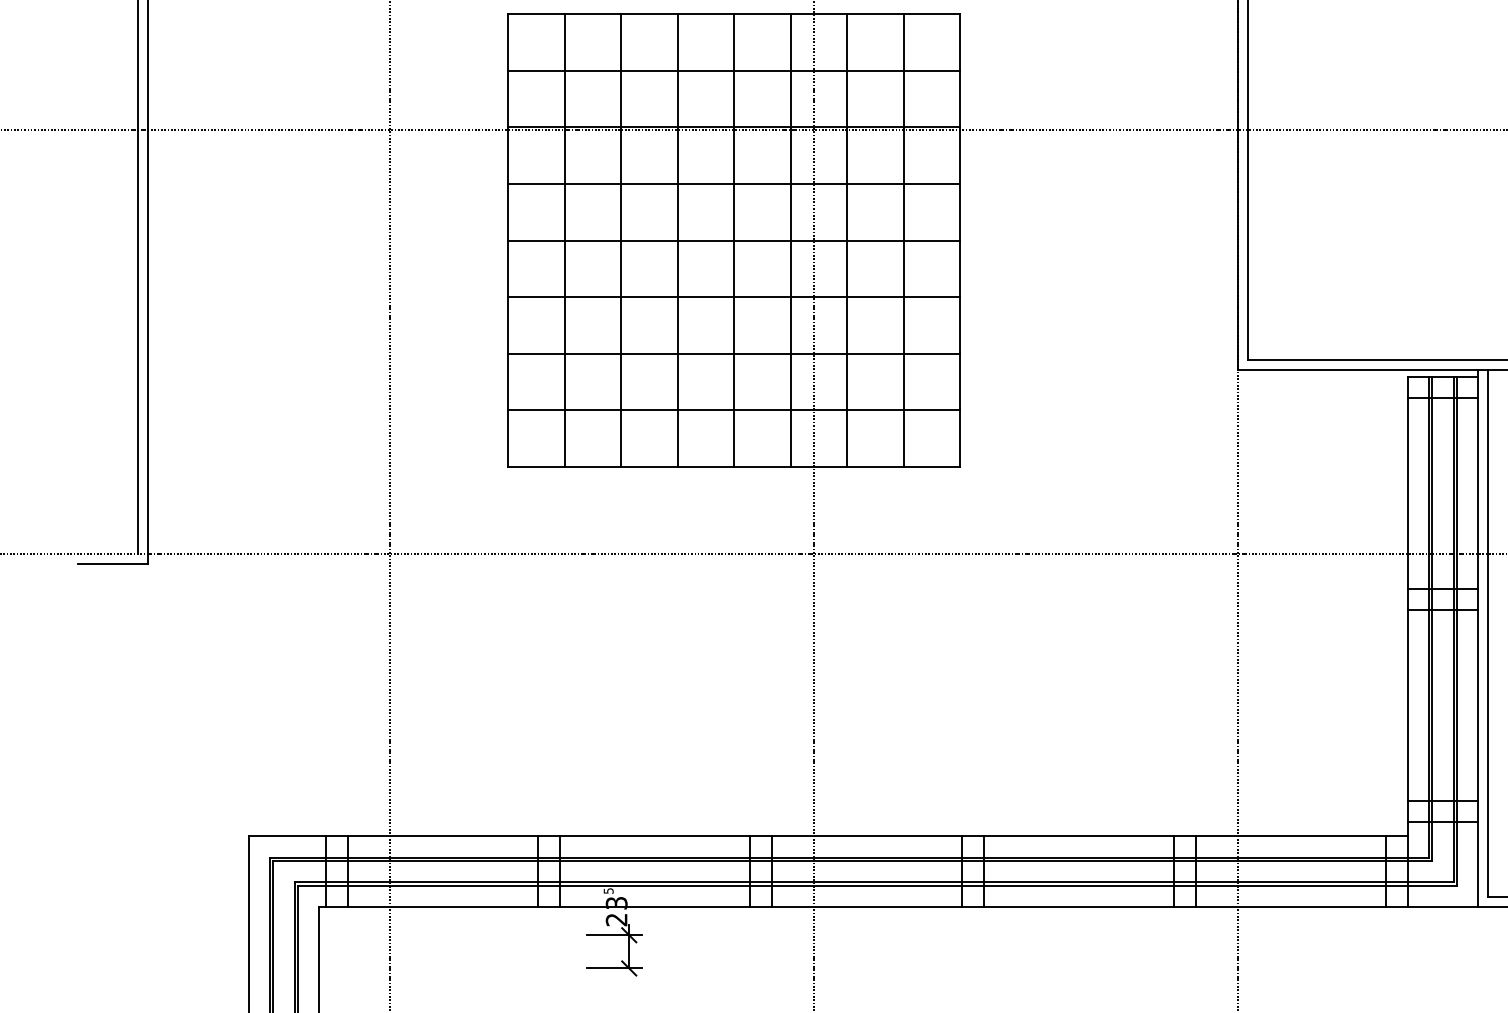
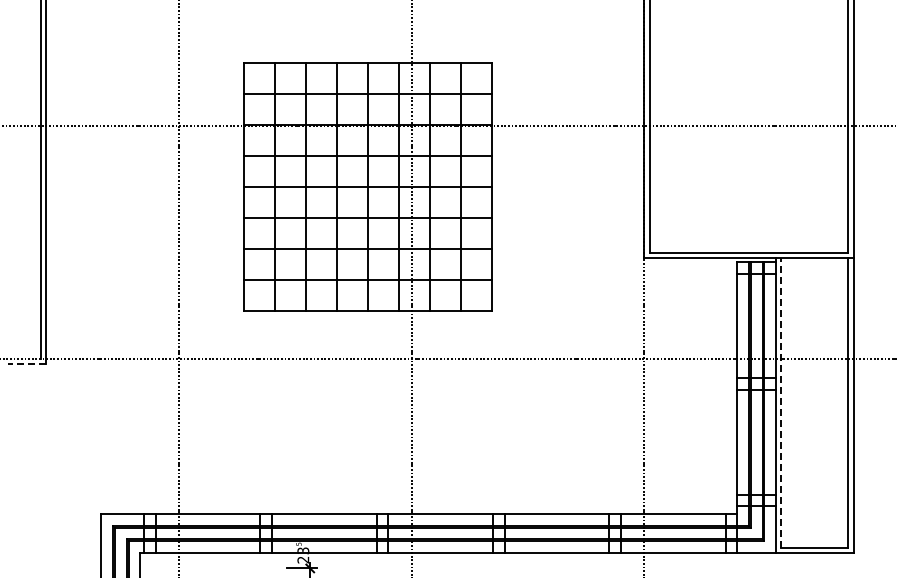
line: (112, 563) -> (26, 364), solid -> dashed
line: (1488, 632) -> (781, 402), solid -> dashed

